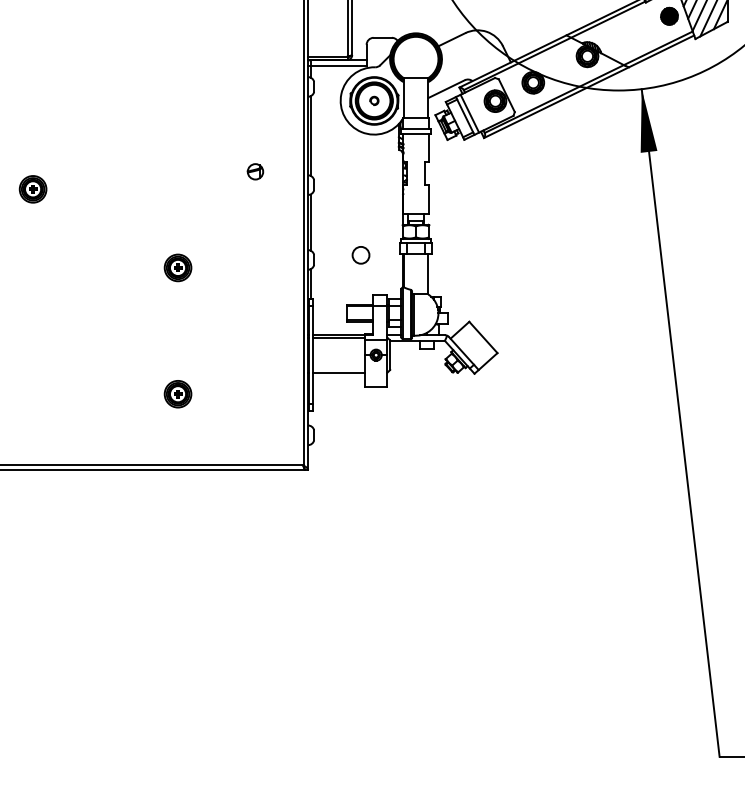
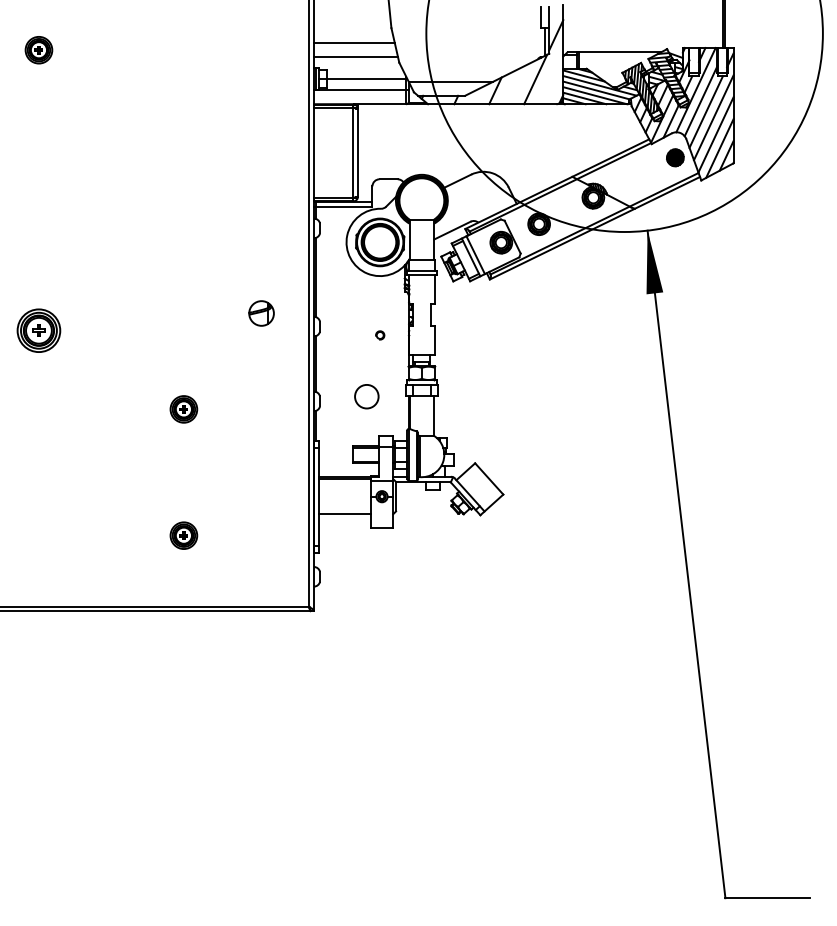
part: (374, 101) -> (380, 335), moved
part: (254, 171) -> (260, 312), size x1.6
part: (32, 189) -> (38, 330), size x1.6
circle: (360, 255) -> (366, 396), size x1.4

